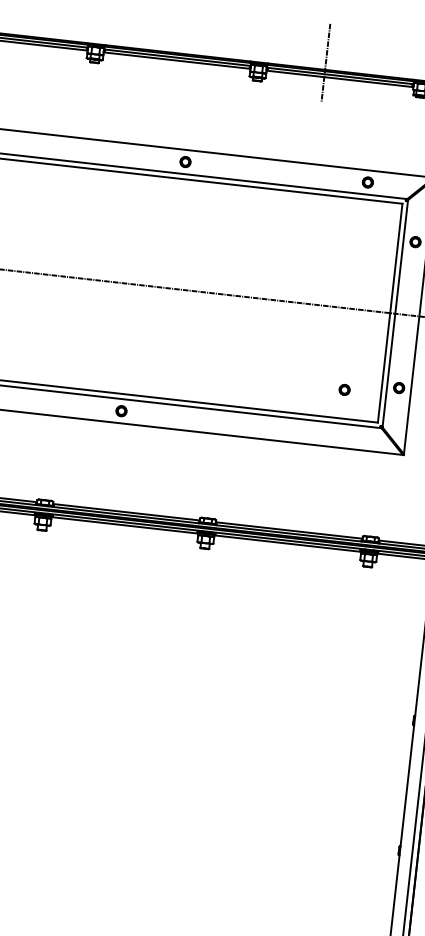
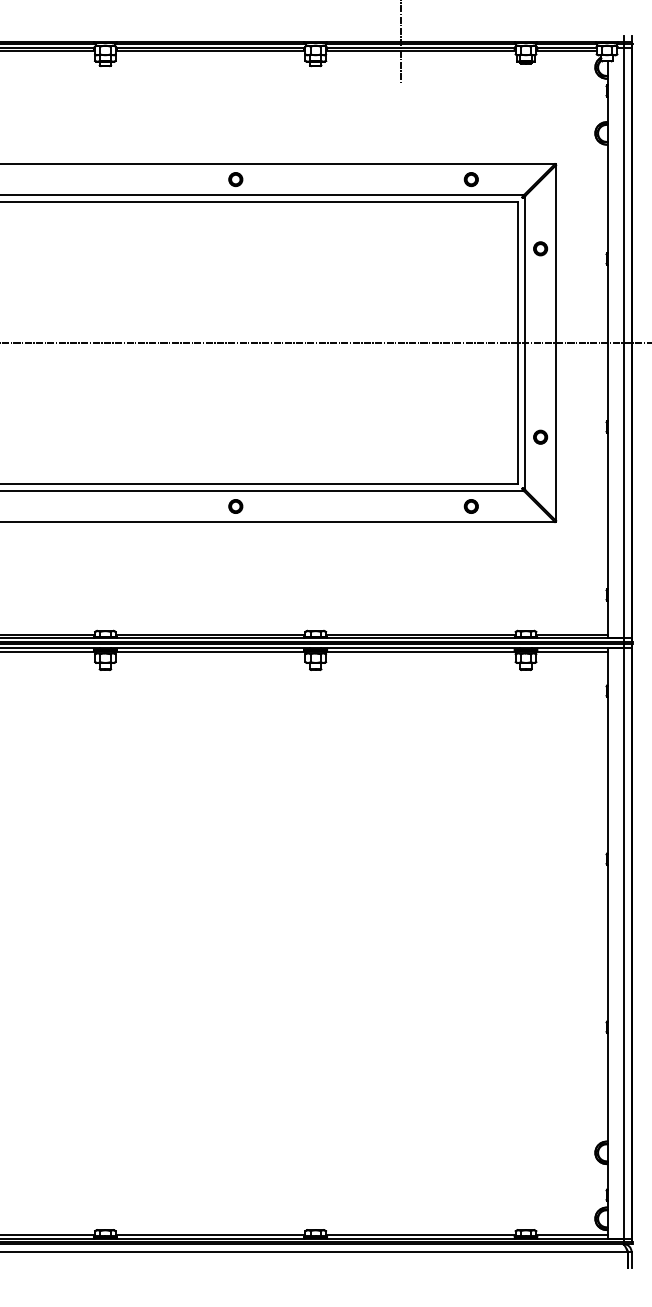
part: (343, 389) -> (470, 506), moved
circle: (121, 411) -> (235, 506), moved

